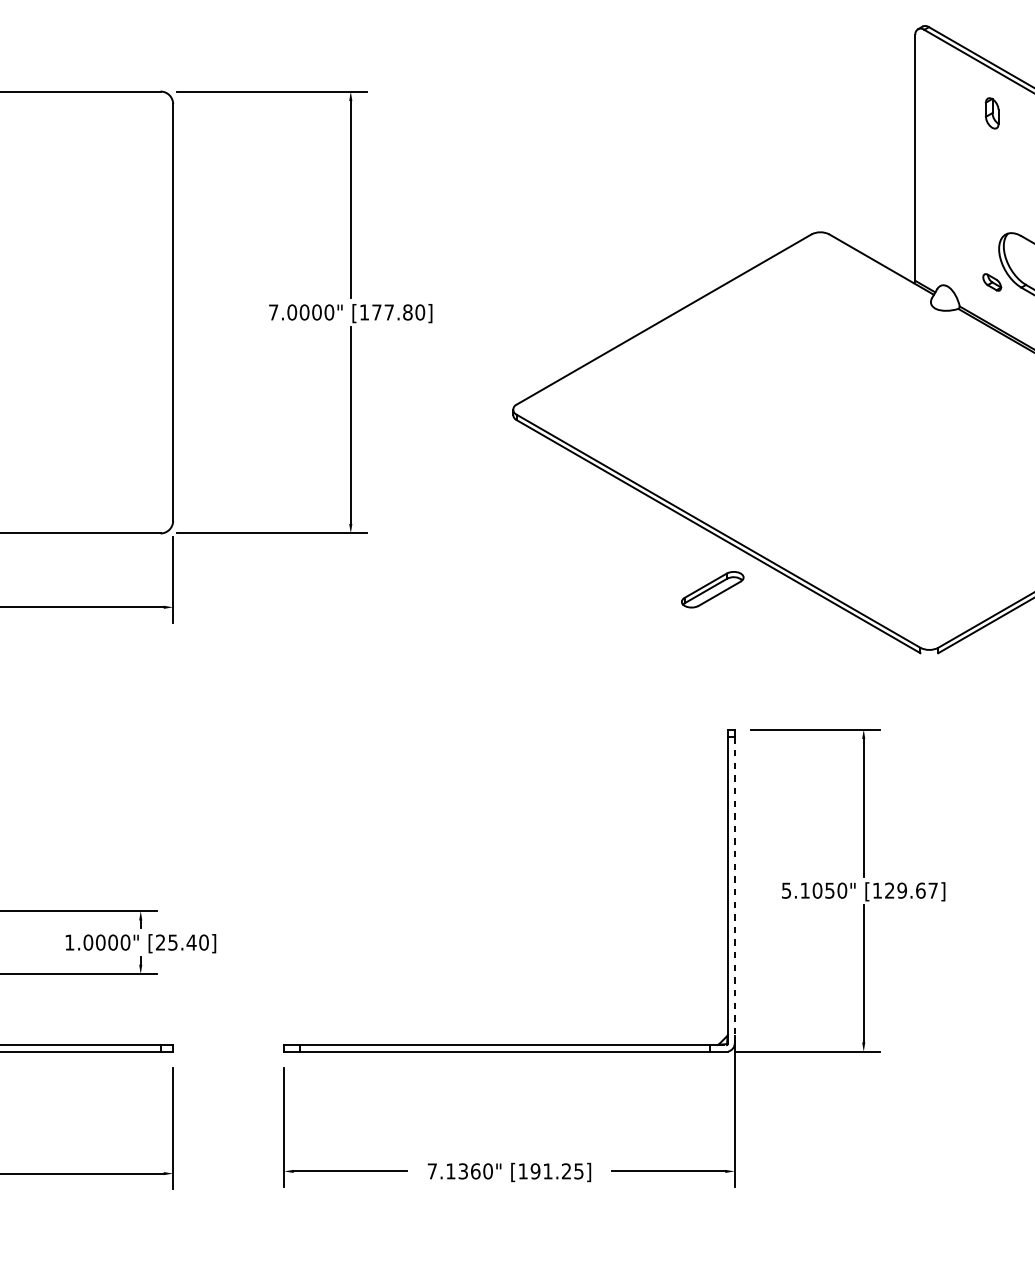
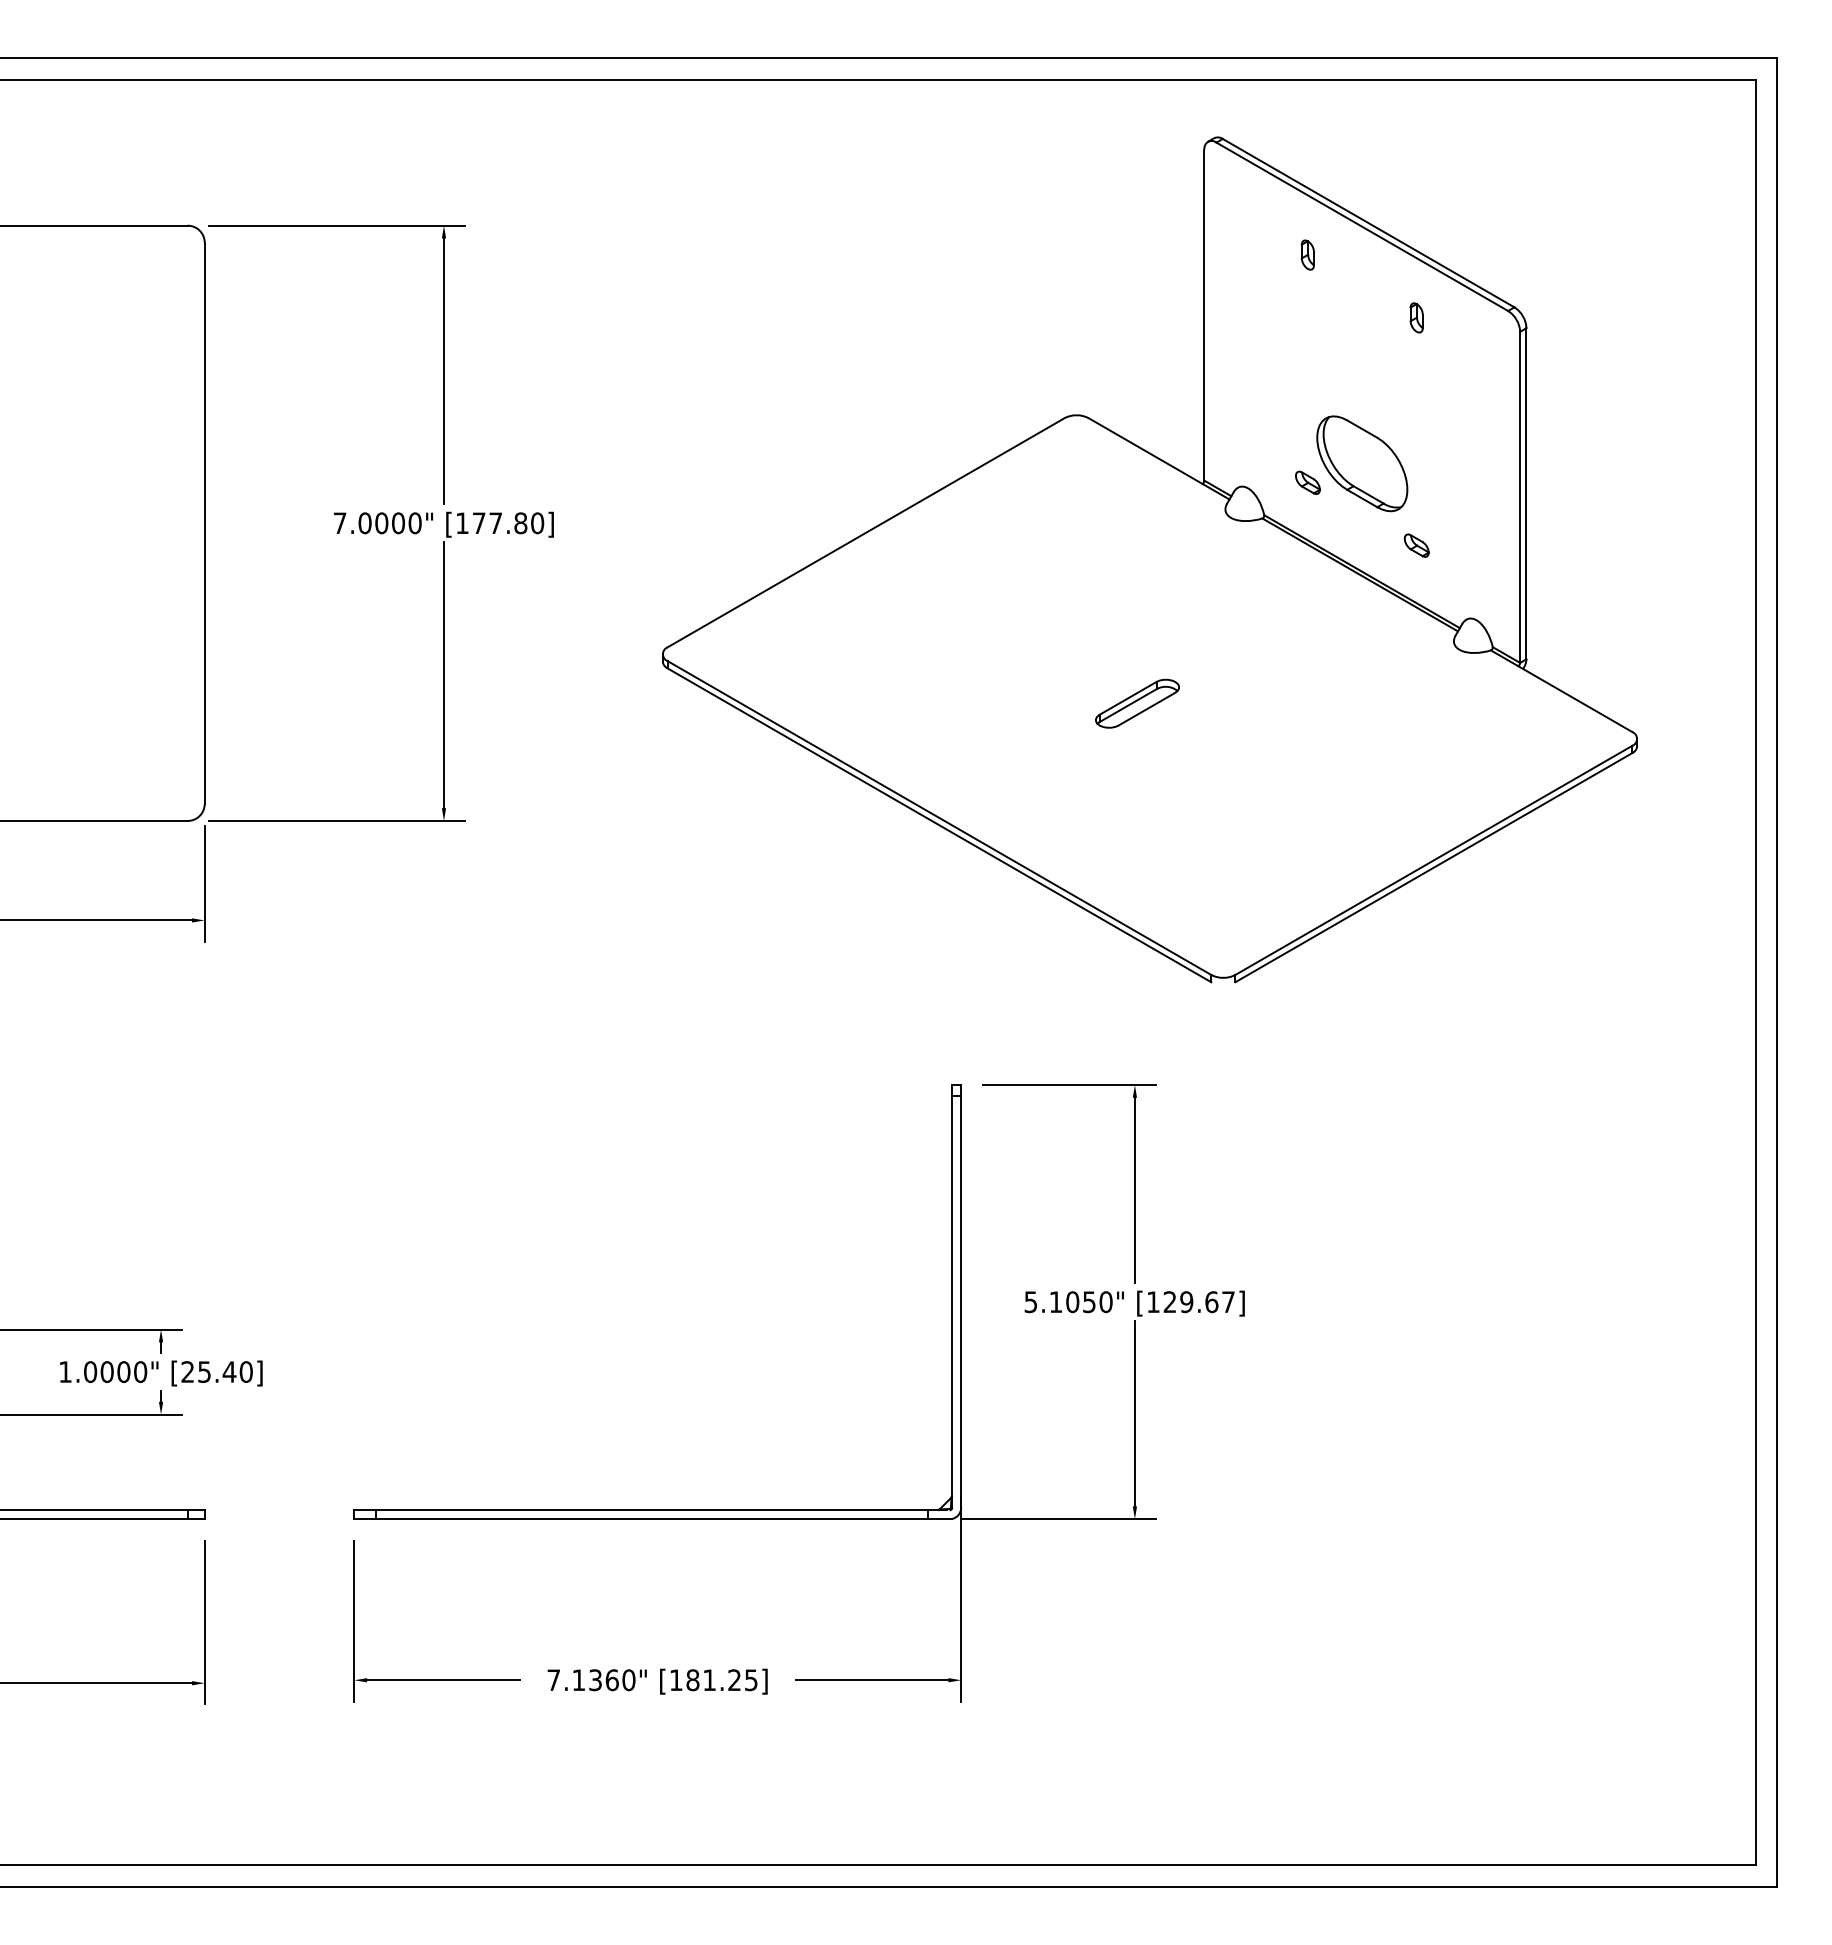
part: (991, 112) -> (1307, 254), size x0.71
part: (712, 589) -> (1137, 703), moved
line: (734, 890) -> (961, 1301), dashed -> solid
text: (535, 1171) -> (692, 1680), [191.25] -> [181.25]

